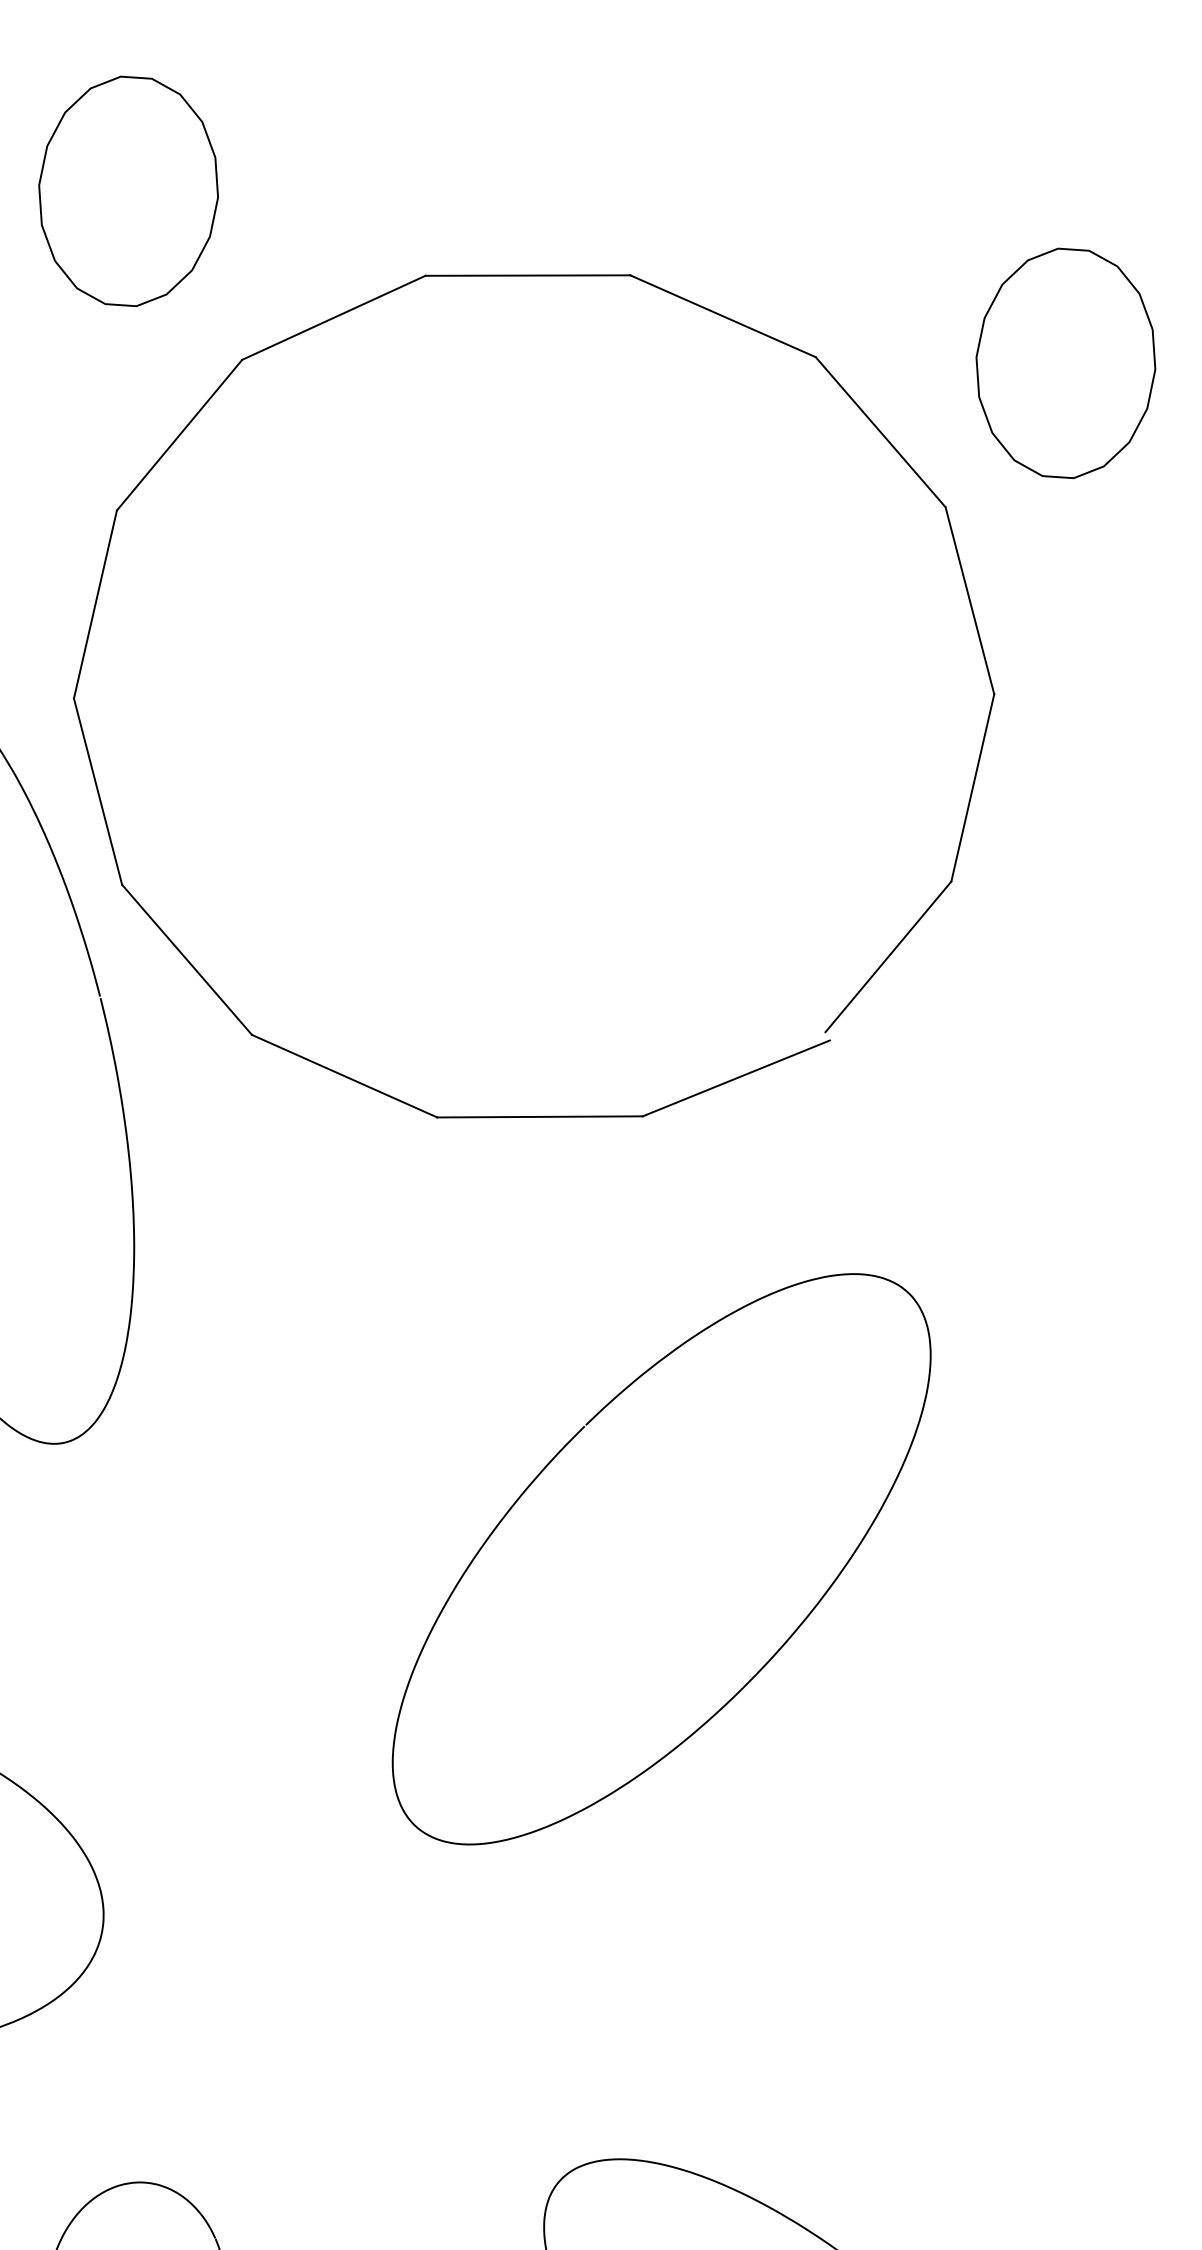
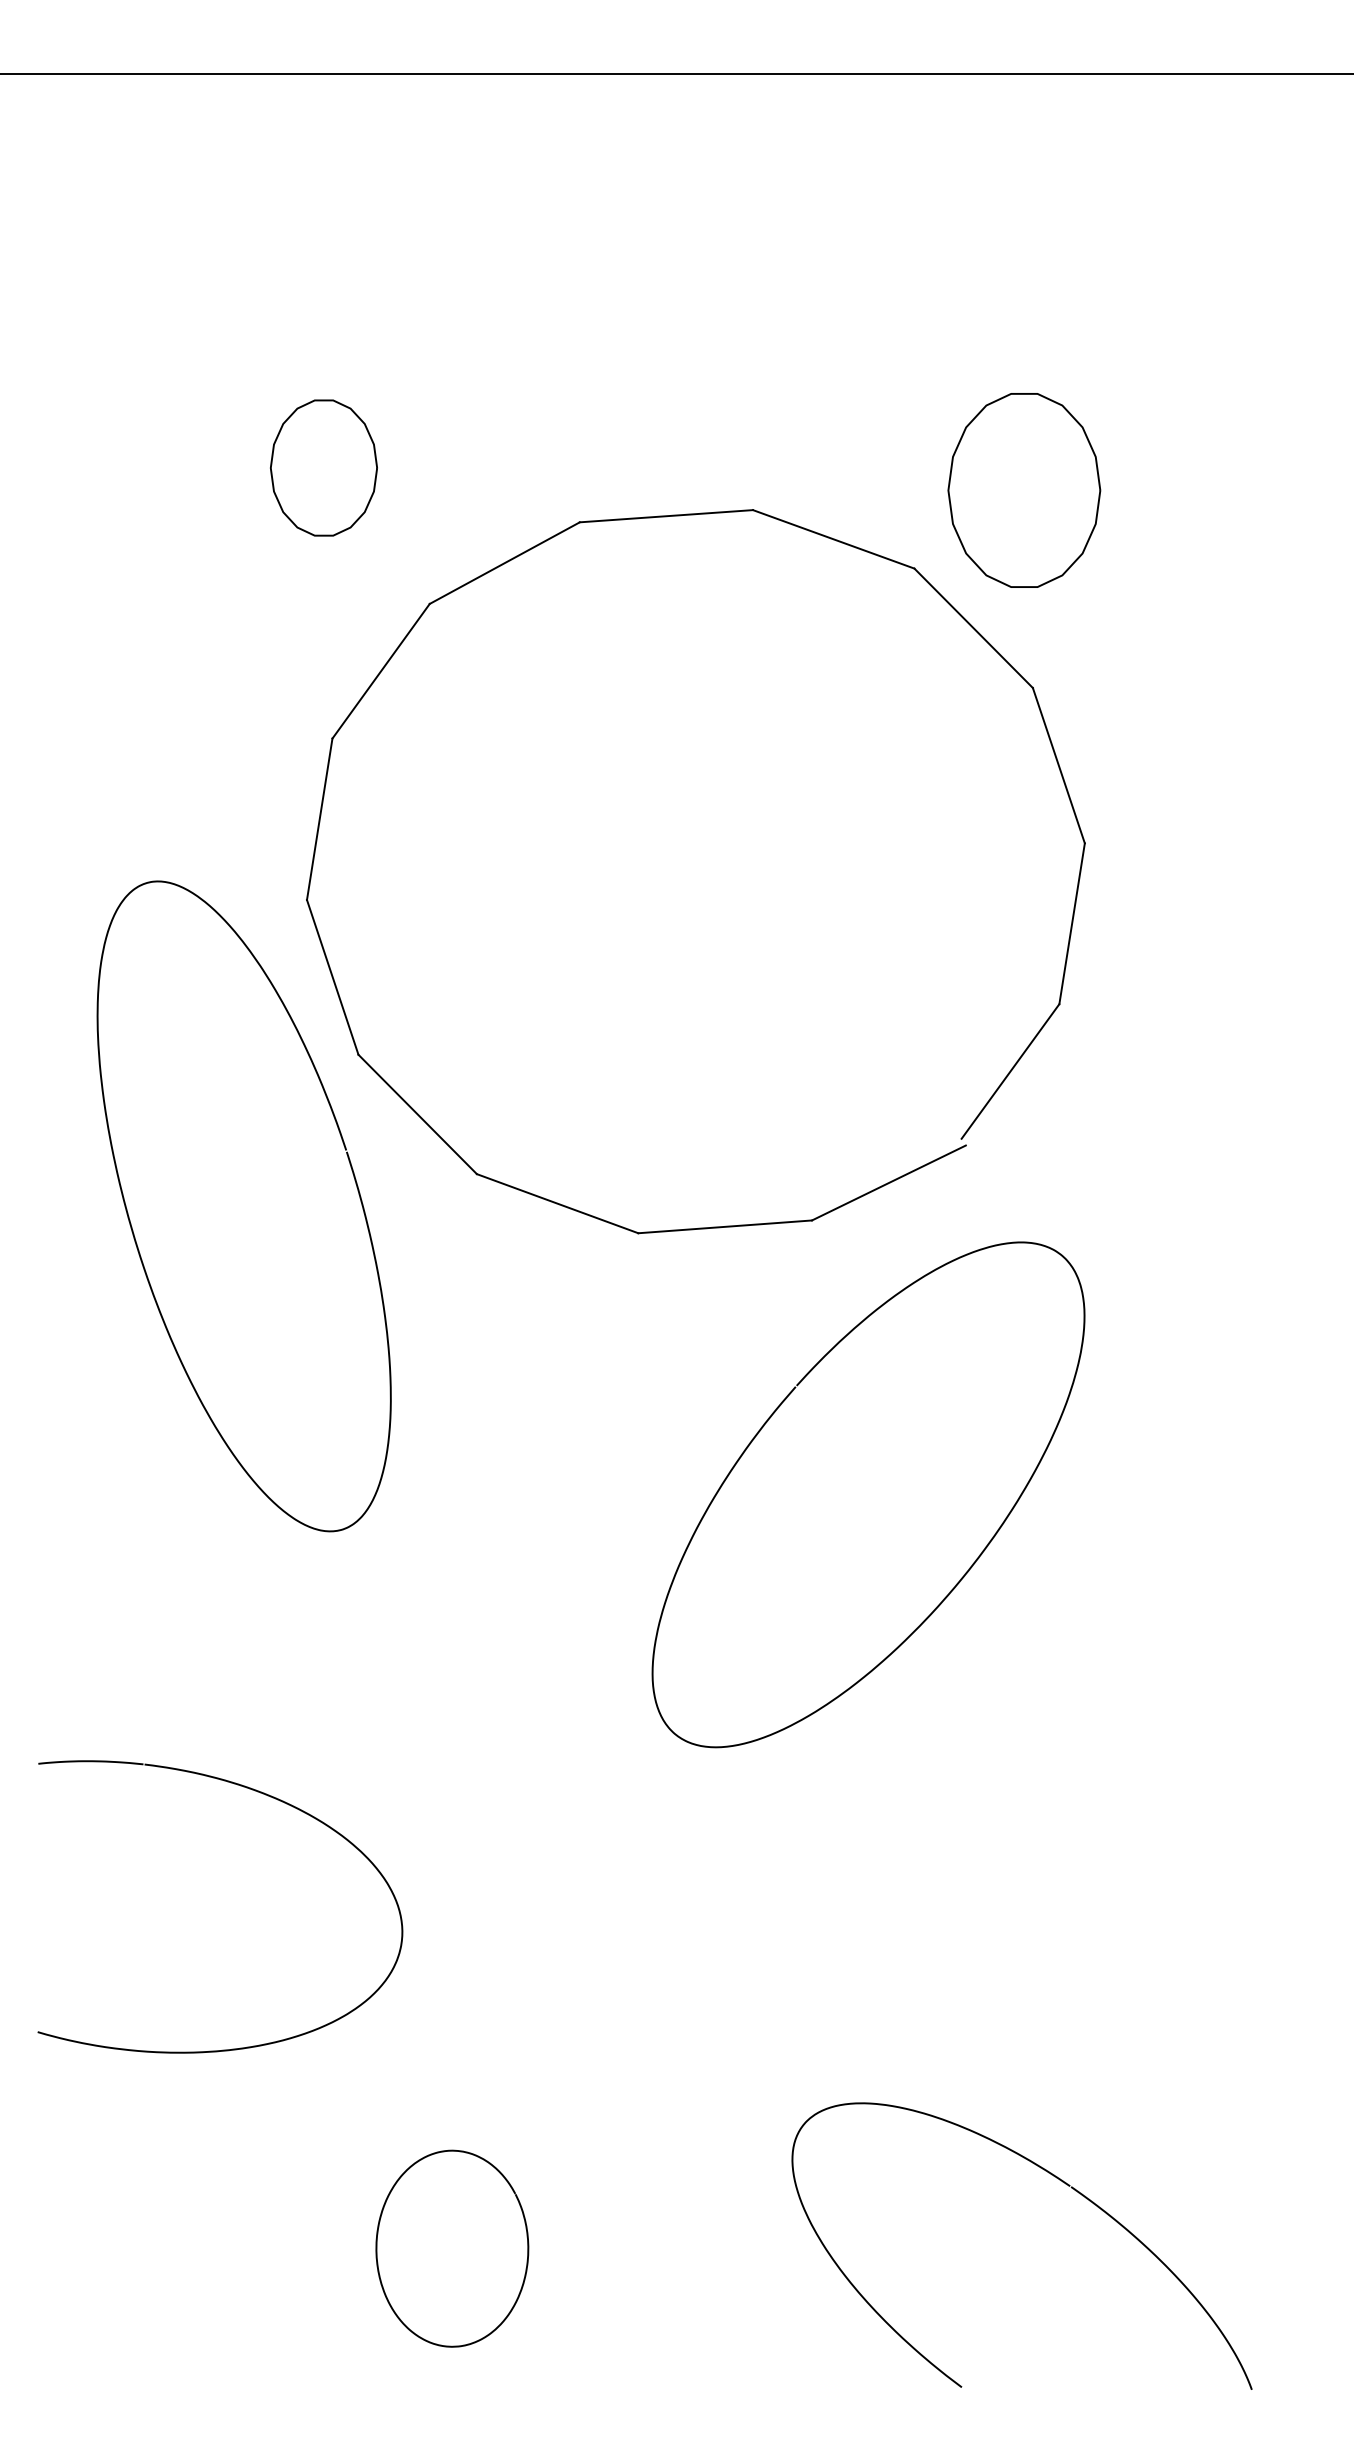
part: (128, 190) -> (323, 467), size x0.7
part: (1066, 363) -> (1024, 490), moved
curve: (553, 1460) -> (771, 1417), moved

